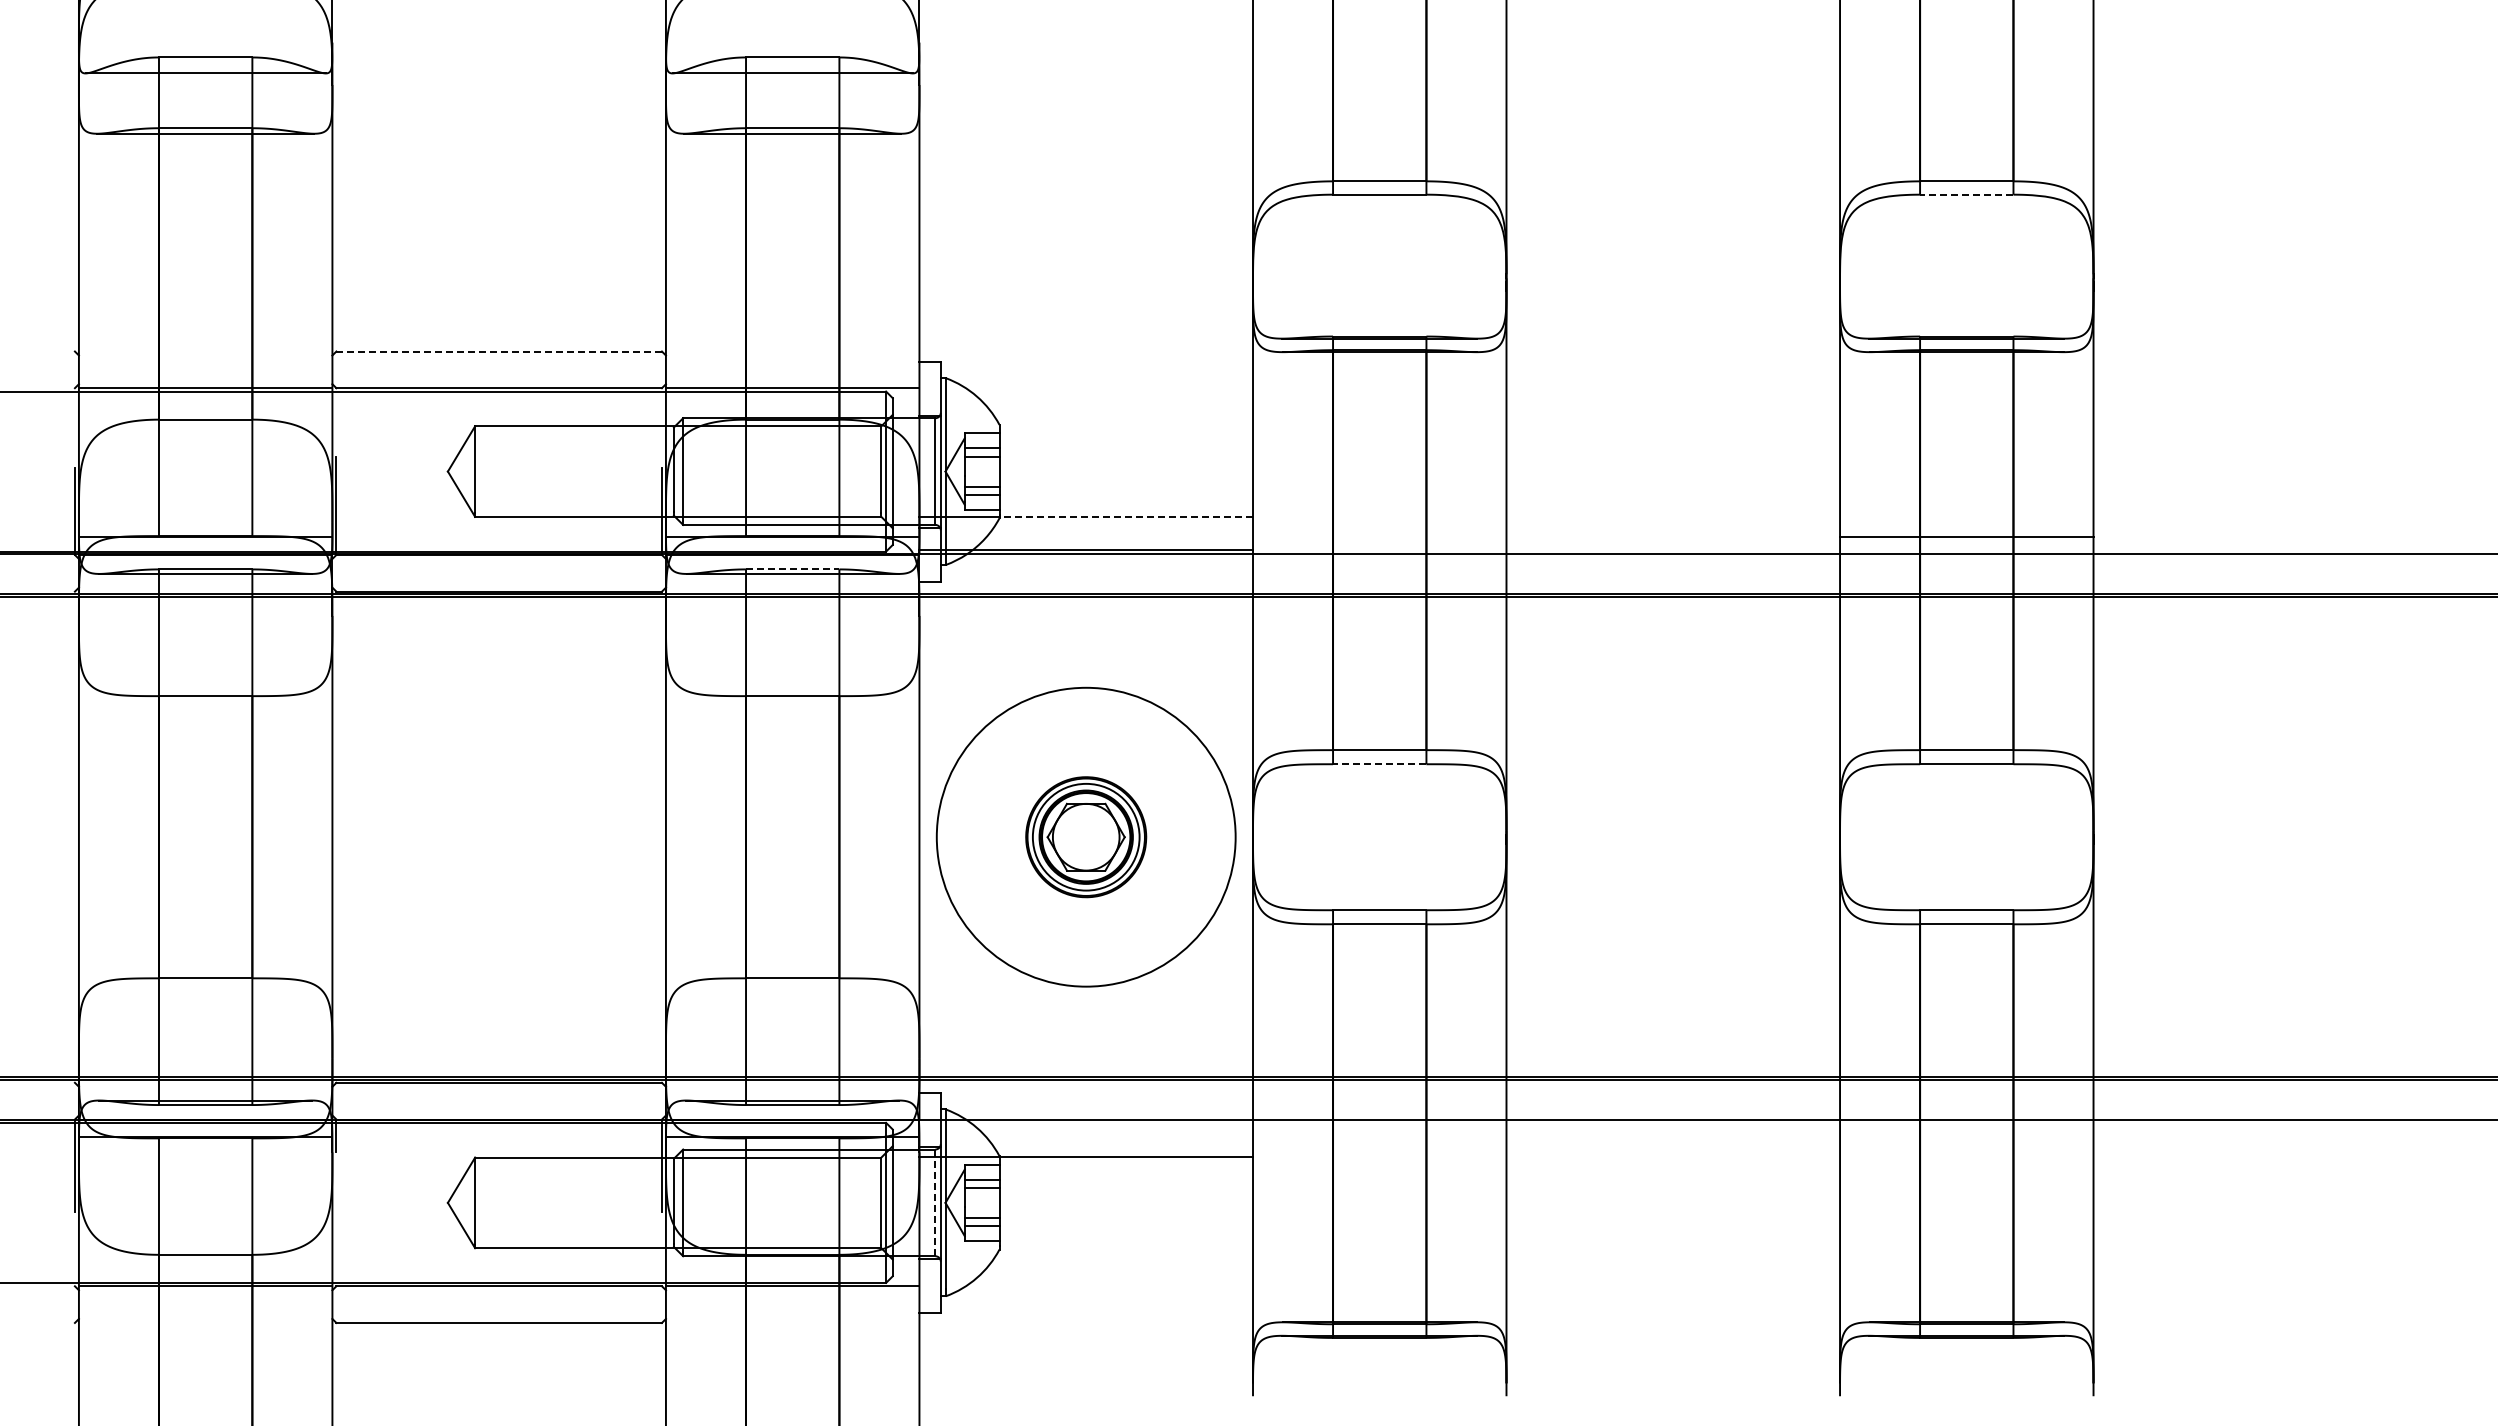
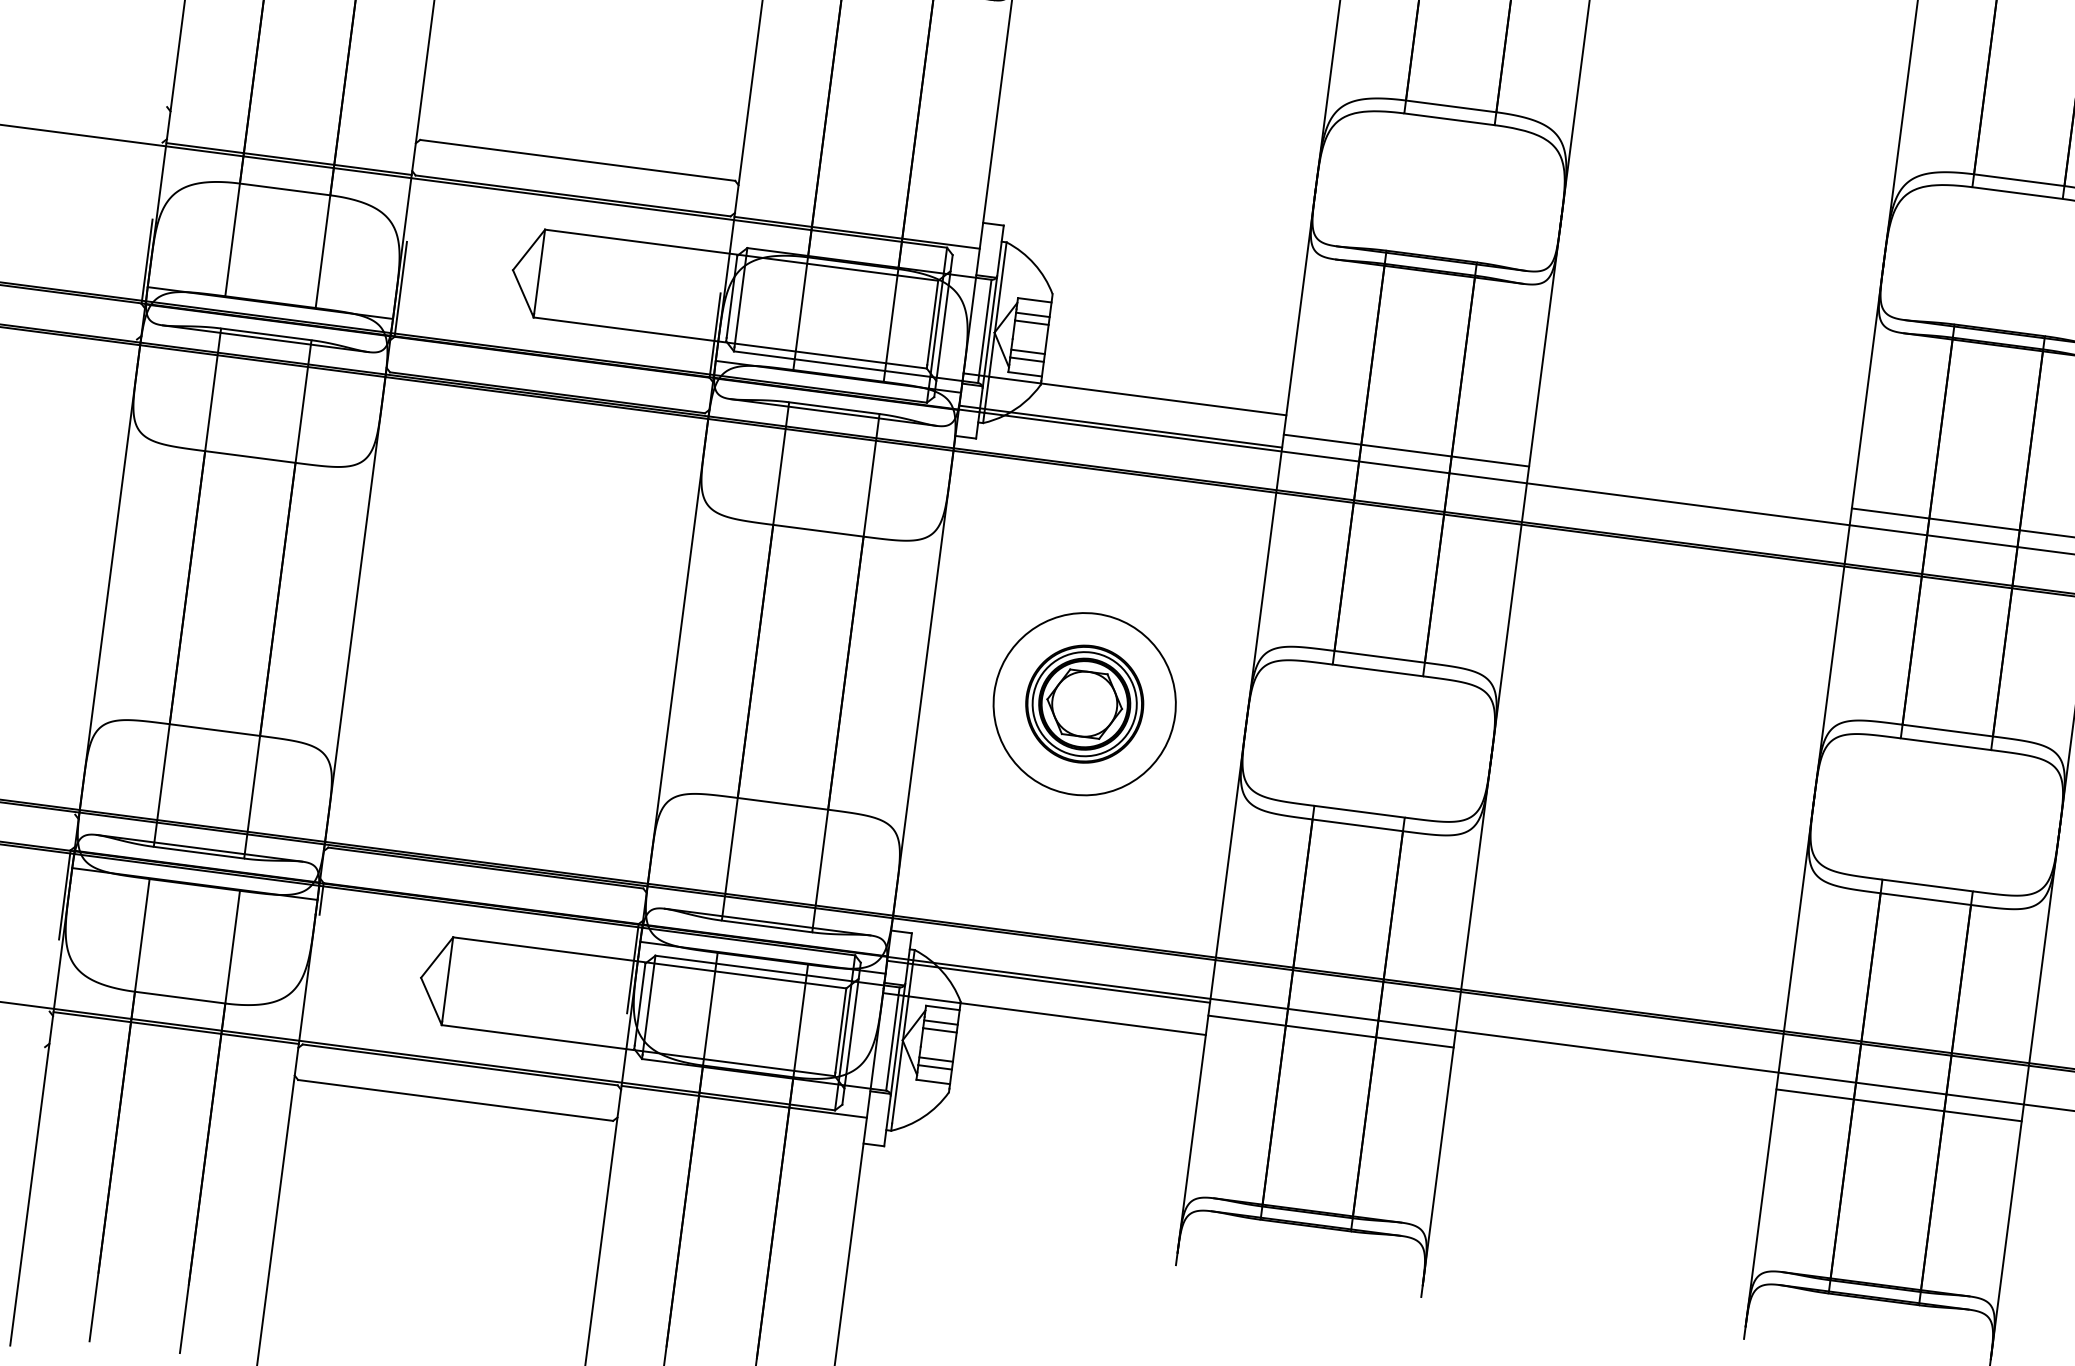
line: (1966, 194) -> (2017, 192), dashed -> solid
line: (499, 351) -> (578, 160), dashed -> solid
line: (1126, 517) -> (1163, 399), dashed -> solid
line: (1379, 537) -> (1406, 451), added
line: (792, 569) -> (834, 408), dashed -> solid
line: (1379, 764) -> (1377, 670), dashed -> solid
circle: (1085, 836) -> (1084, 703), size x0.62
line: (1086, 1124) -> (1048, 982), added
line: (1379, 1137) -> (1330, 1031), added
line: (1966, 1137) -> (1898, 1105), added
line: (935, 1202) -> (892, 1038), dashed -> solid

